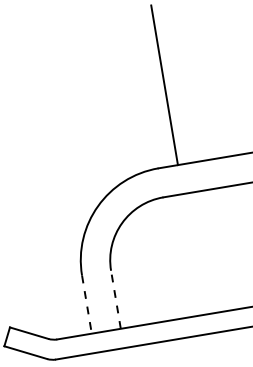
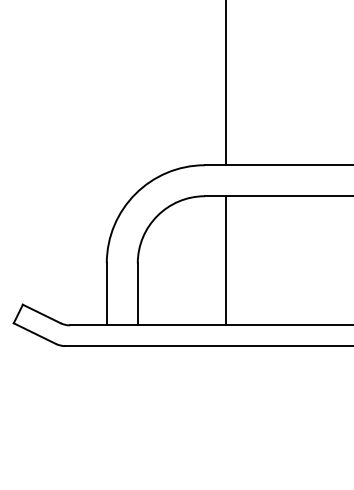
line: (192, 254) -> (225, 260), added
line: (115, 299) -> (137, 294), dashed -> solid
line: (86, 304) -> (106, 294), dashed -> solid

